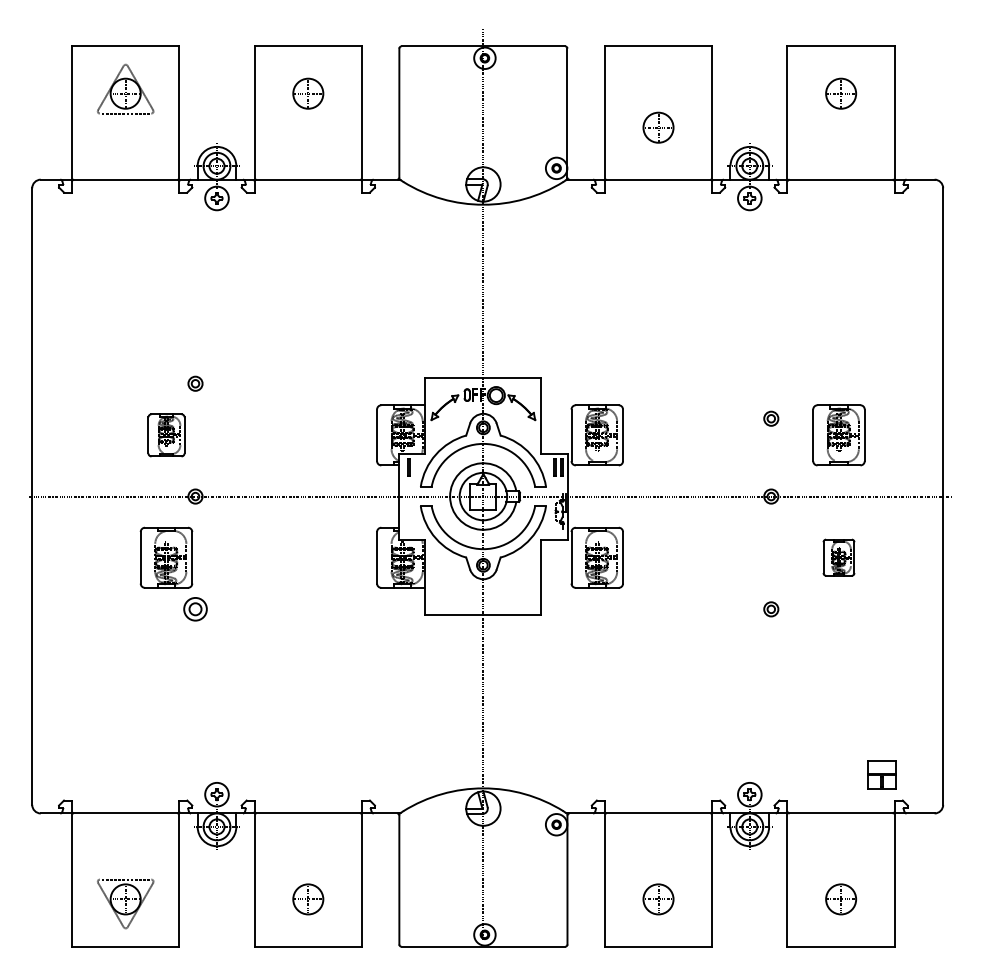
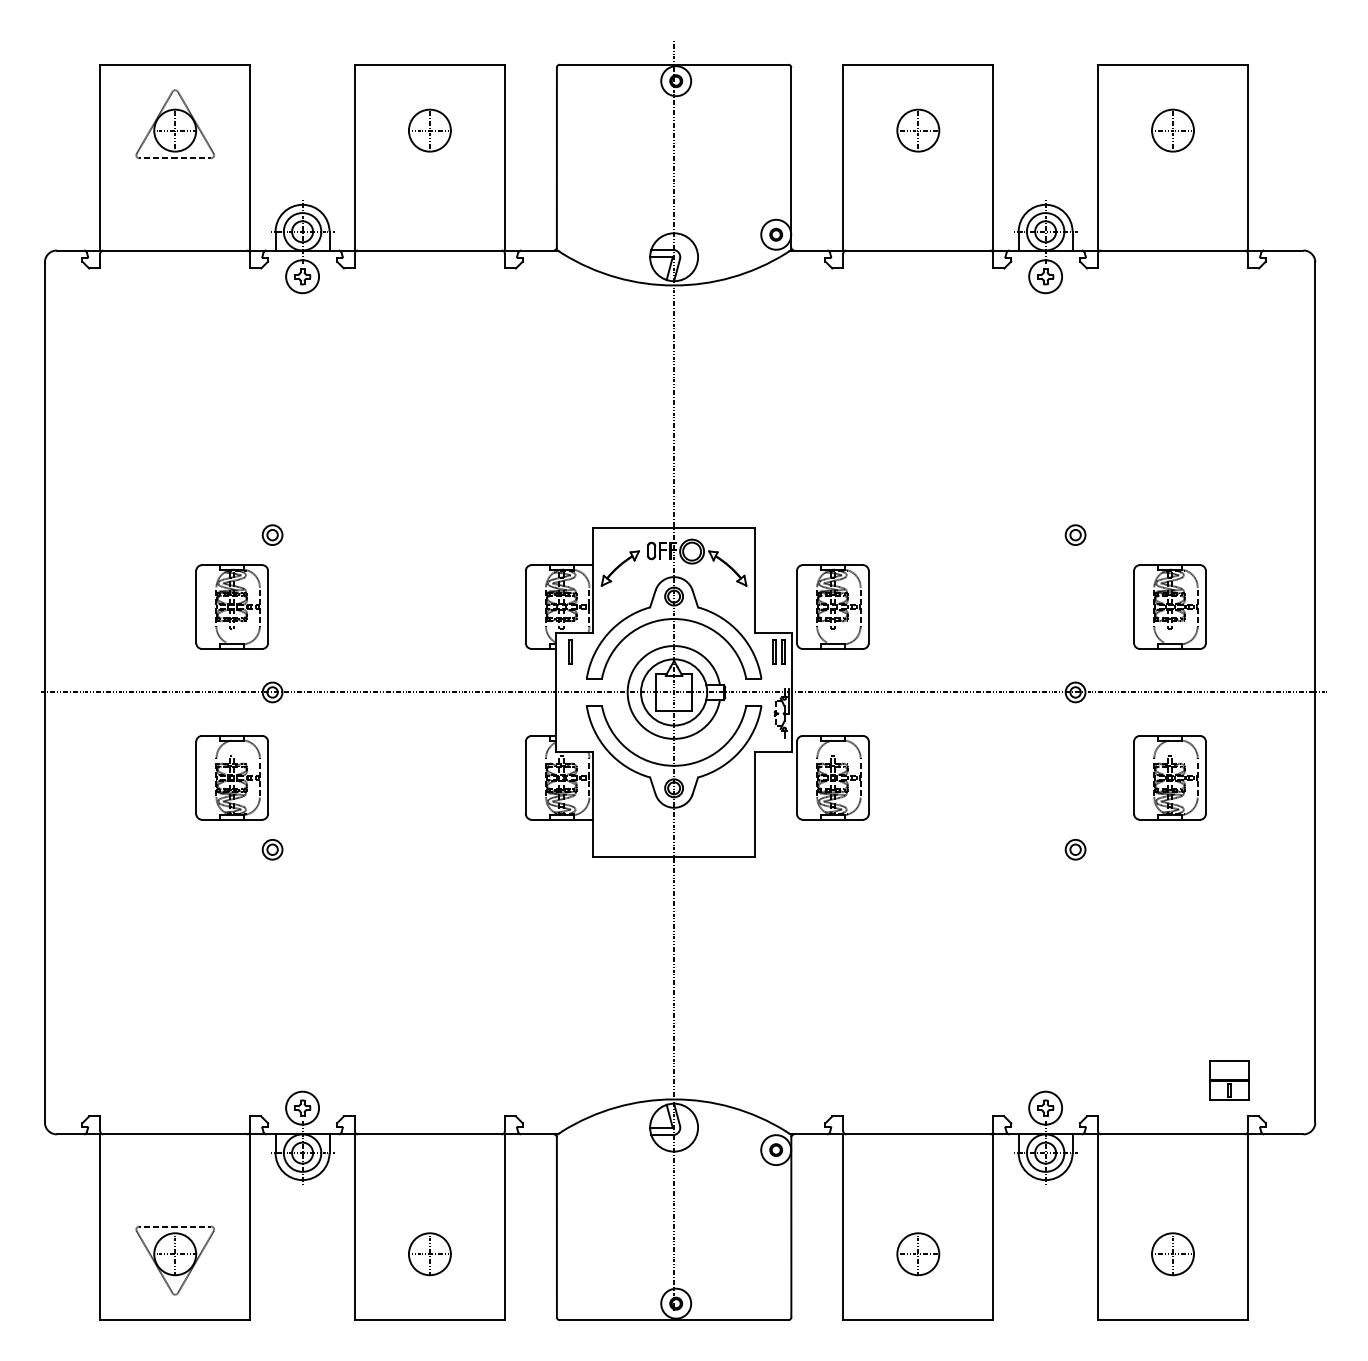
part: (658, 127) -> (918, 130), moved
part: (771, 418) -> (1075, 534), moved
part: (166, 435) -> (232, 607), size x1.43
part: (838, 557) -> (1169, 777), size x1.67
part: (195, 609) -> (272, 849), size x0.62

